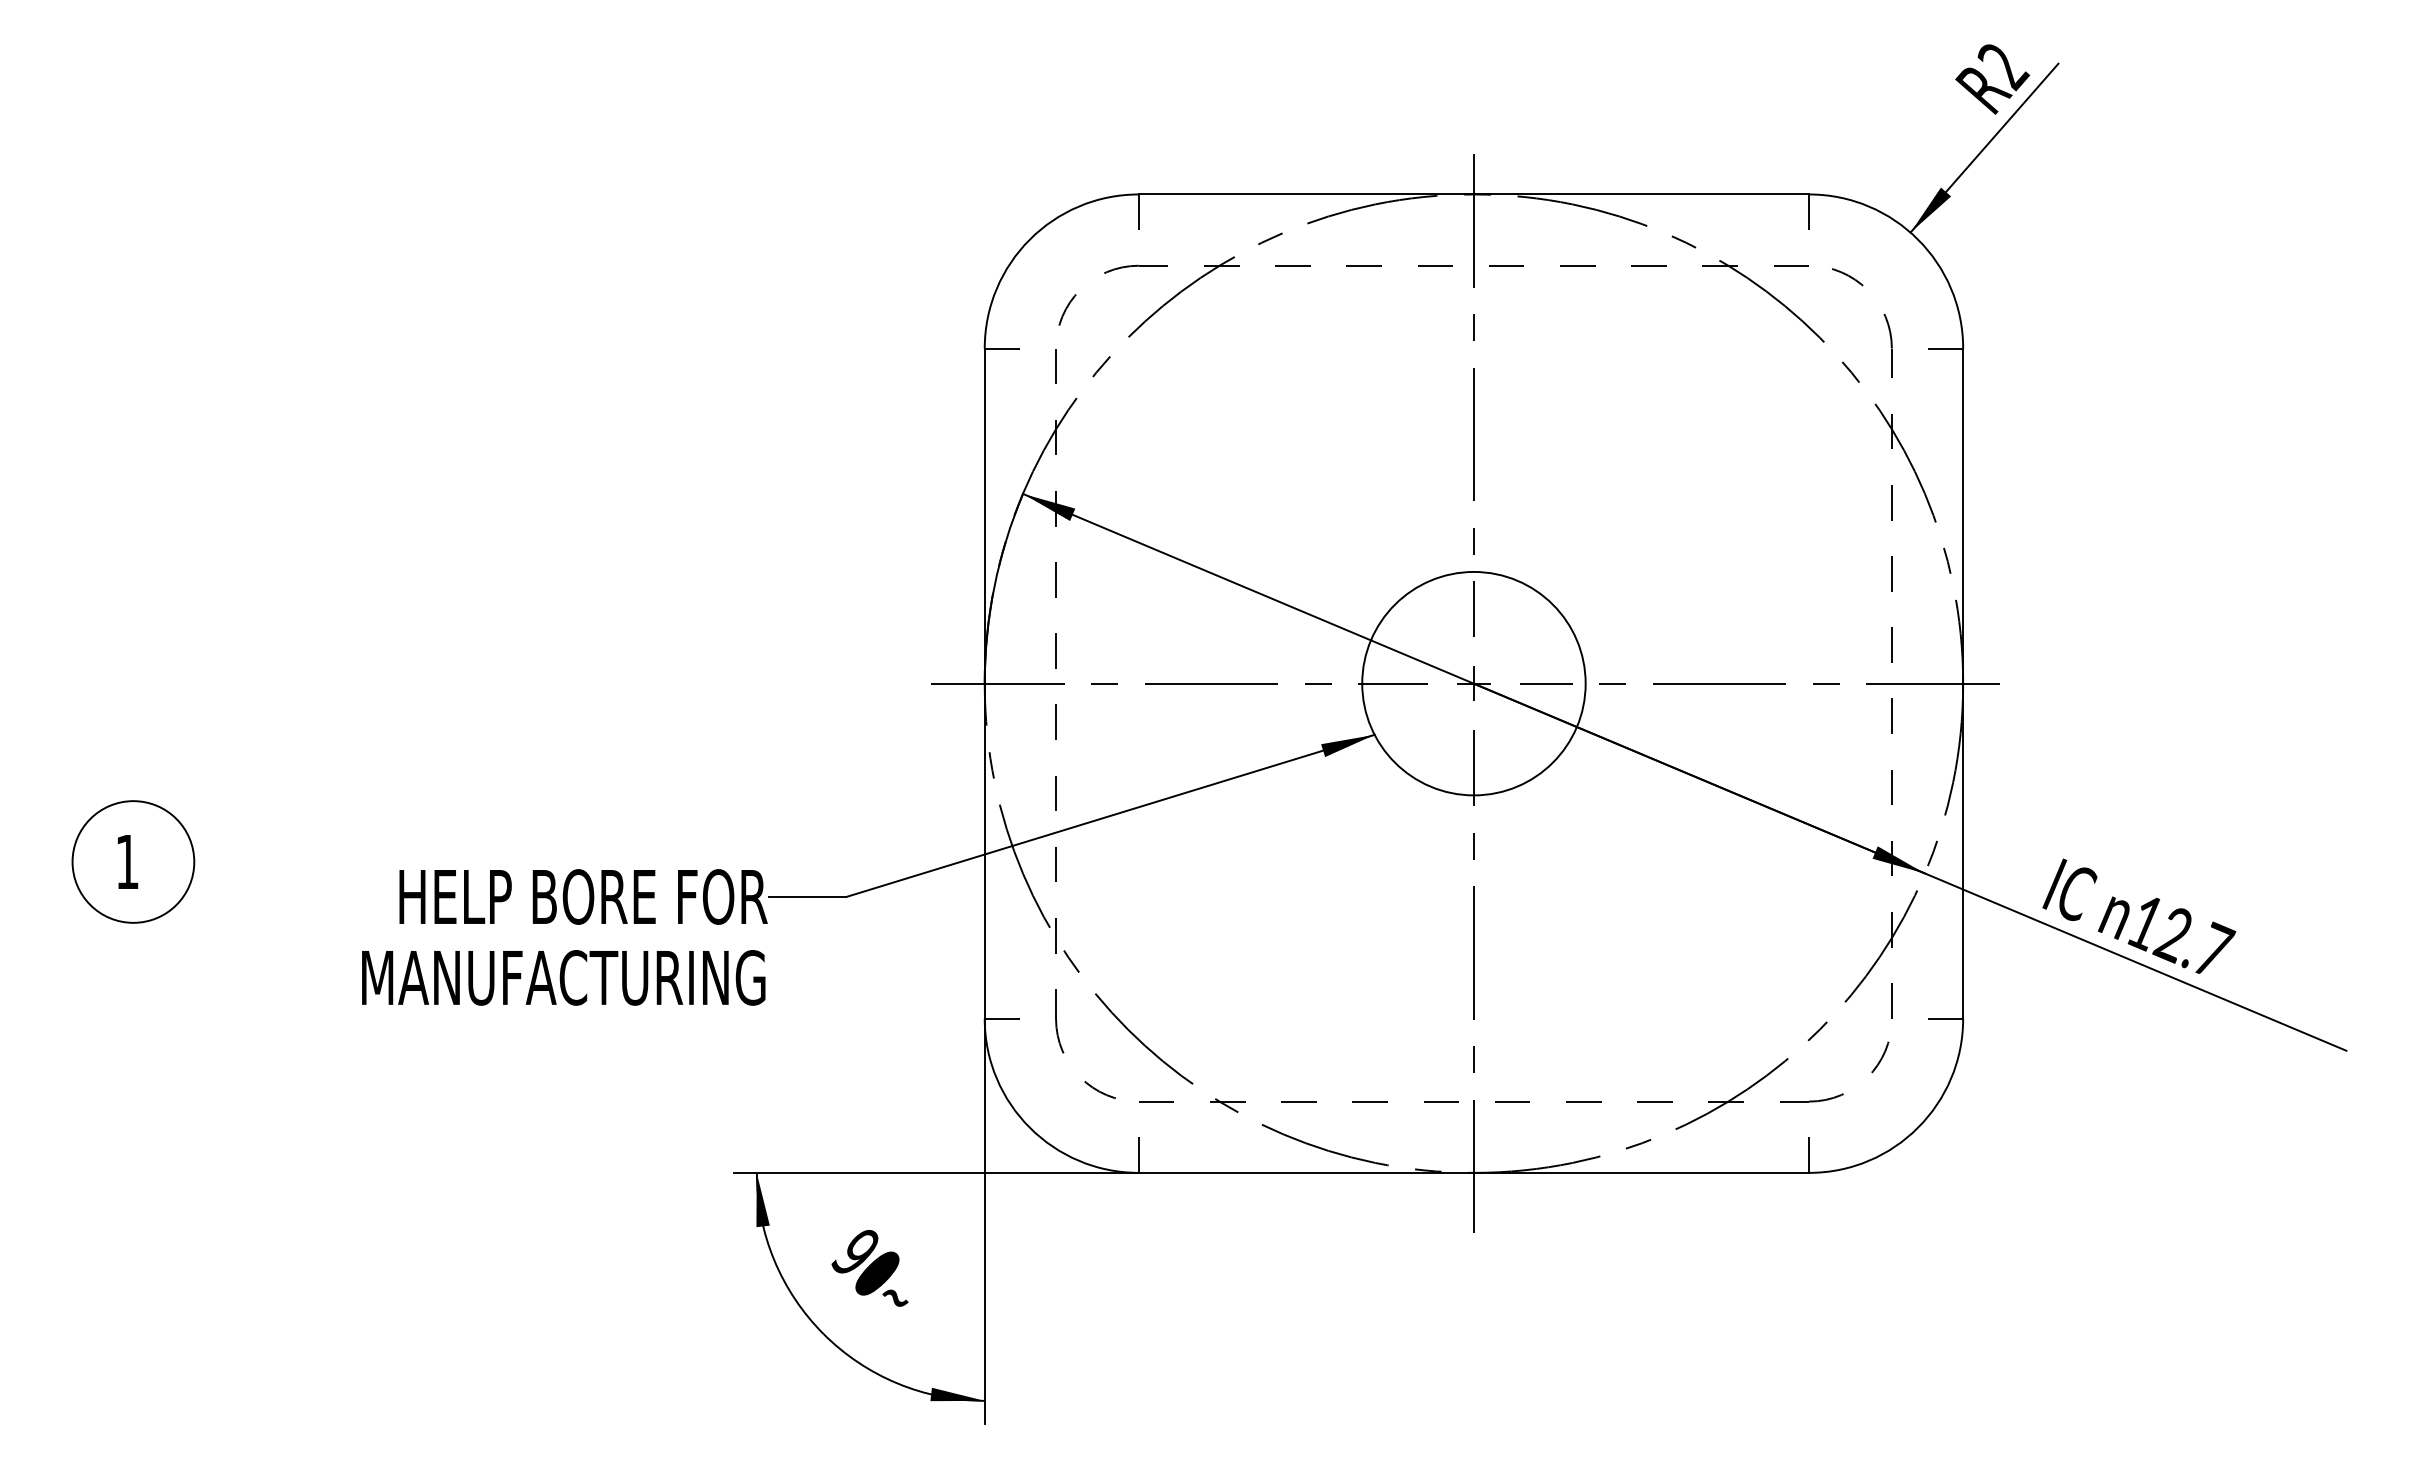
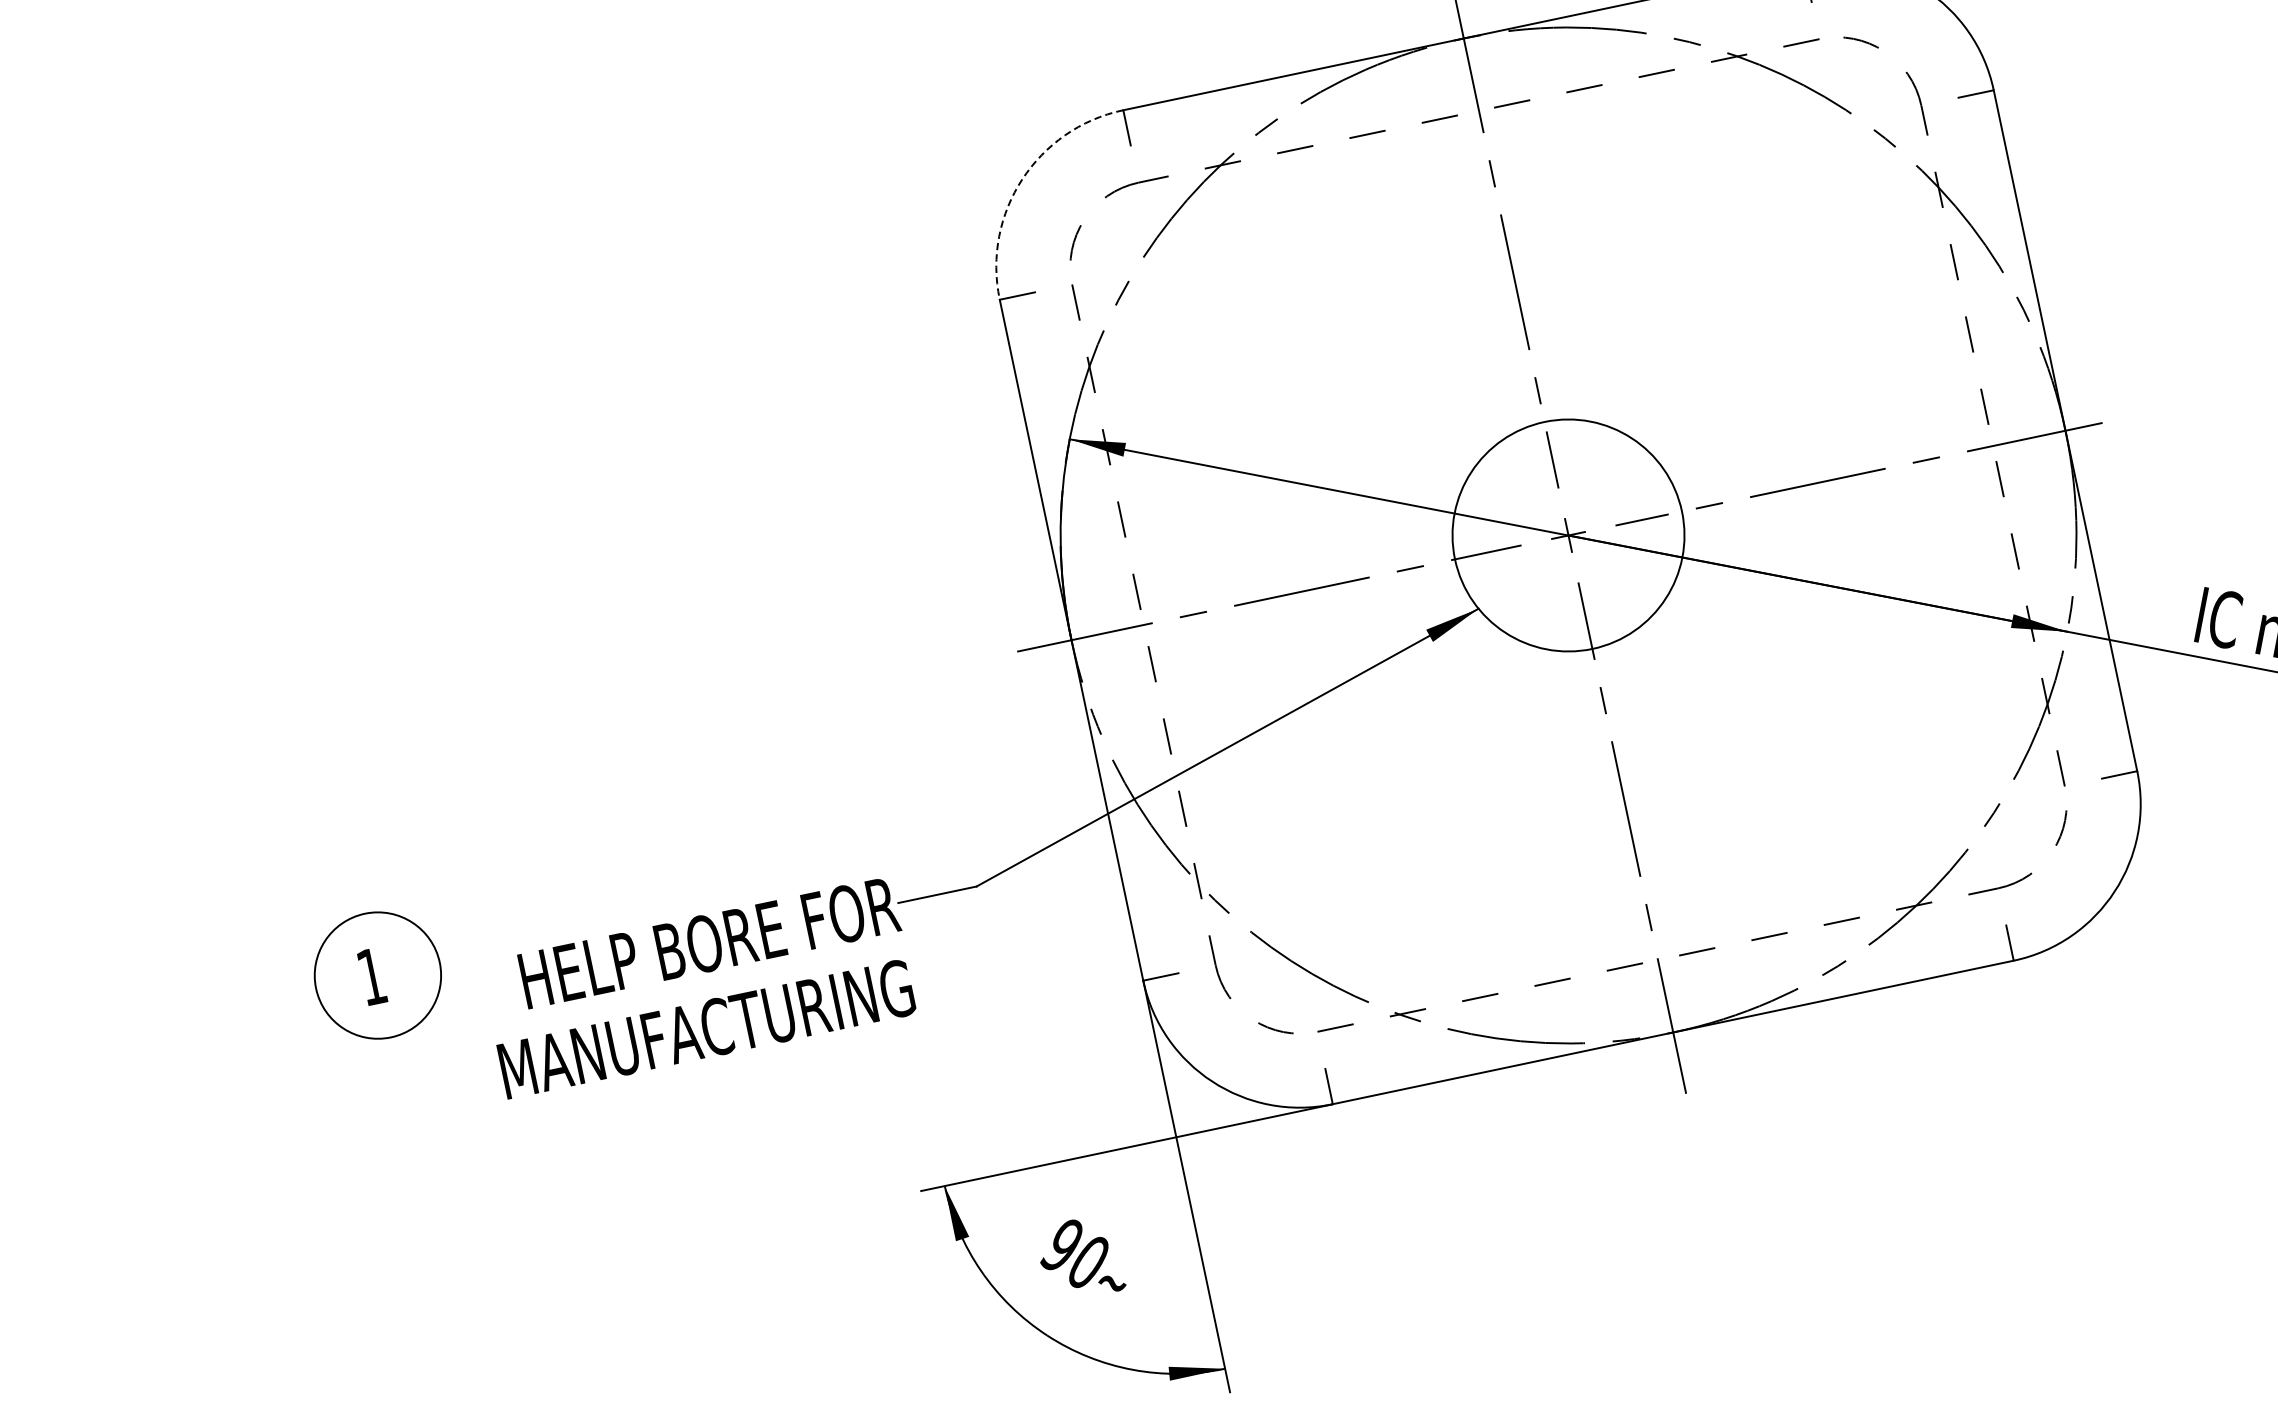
arc: (1029, 239) -> (1021, 179), solid -> dashed
part: (133, 861) -> (377, 975), moved

